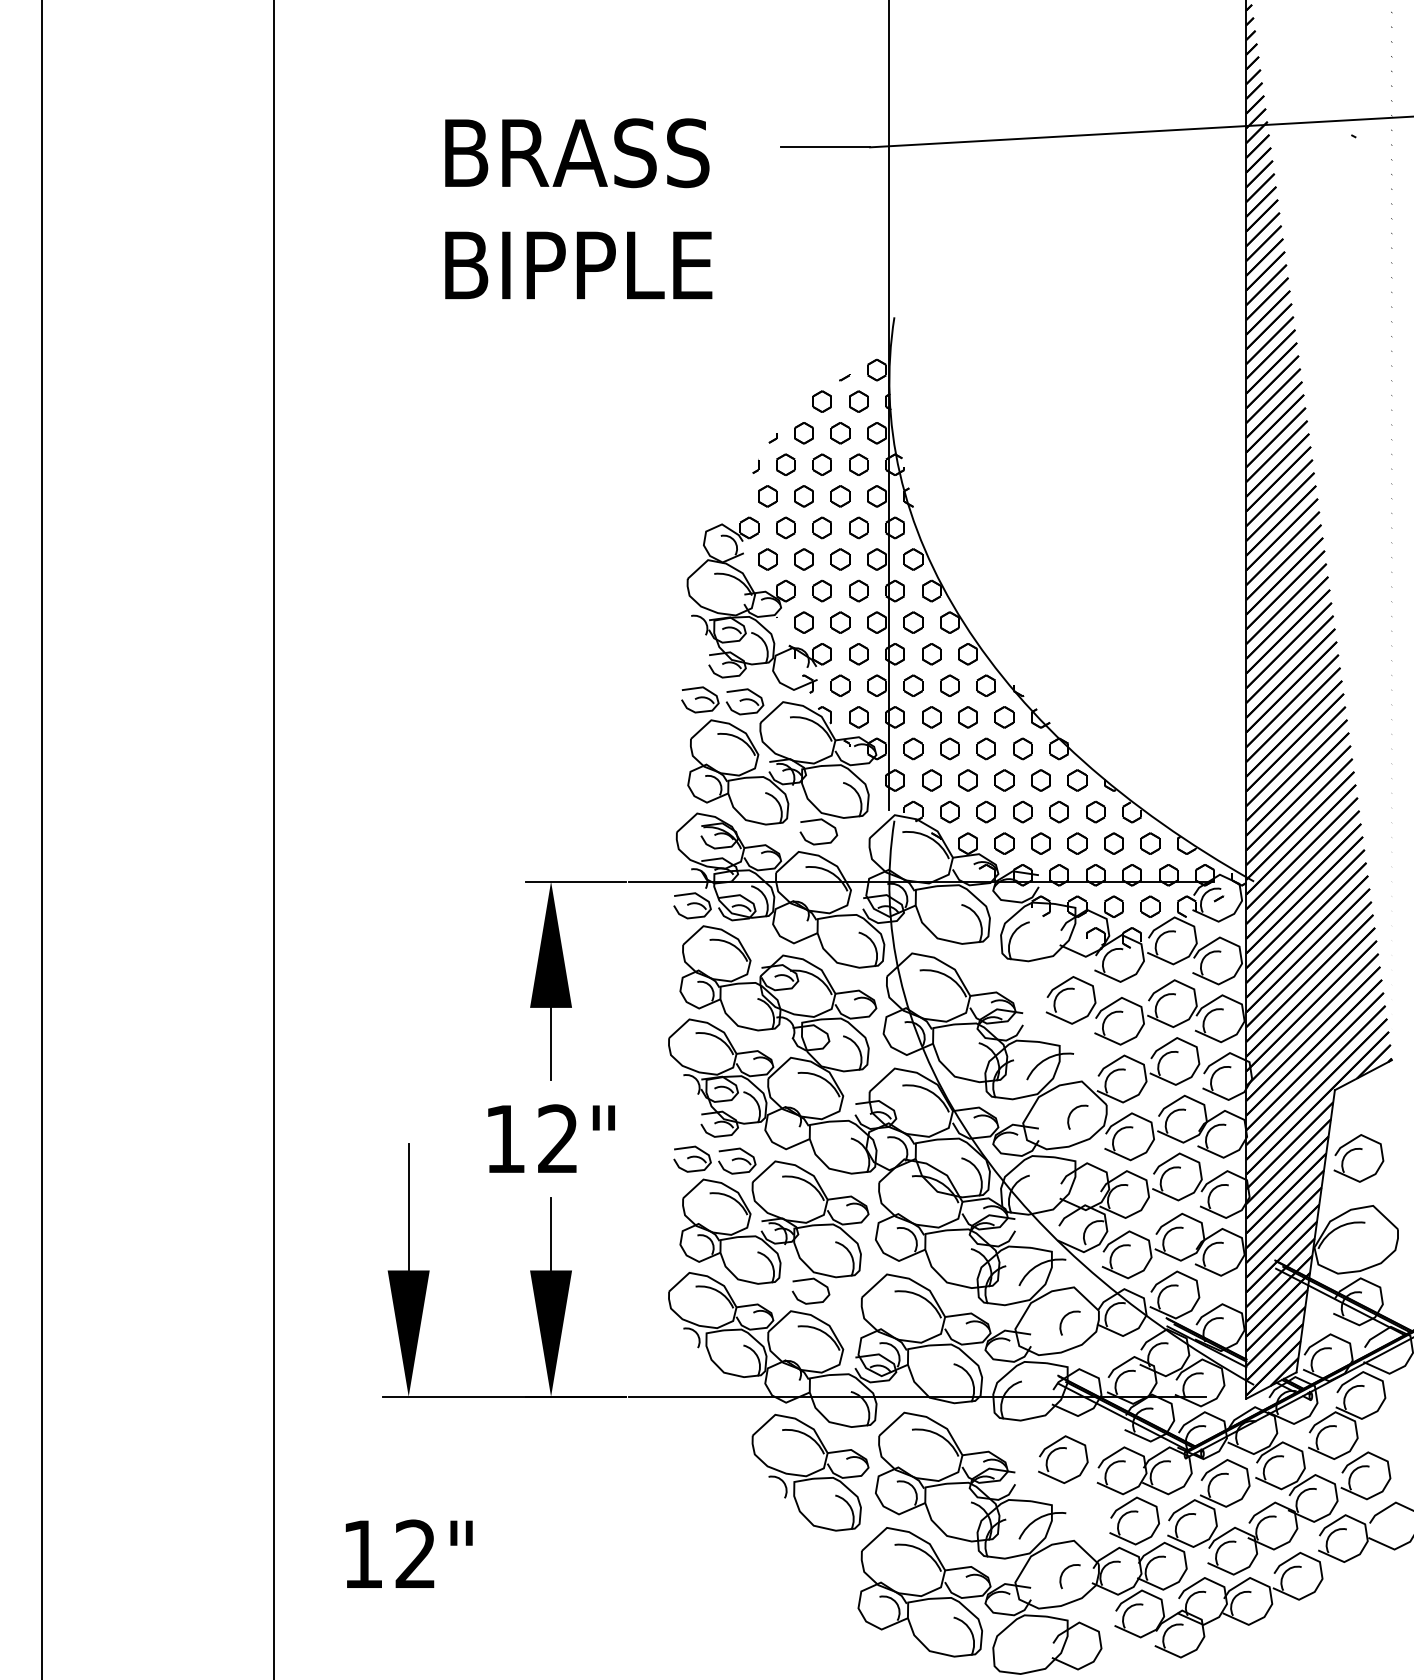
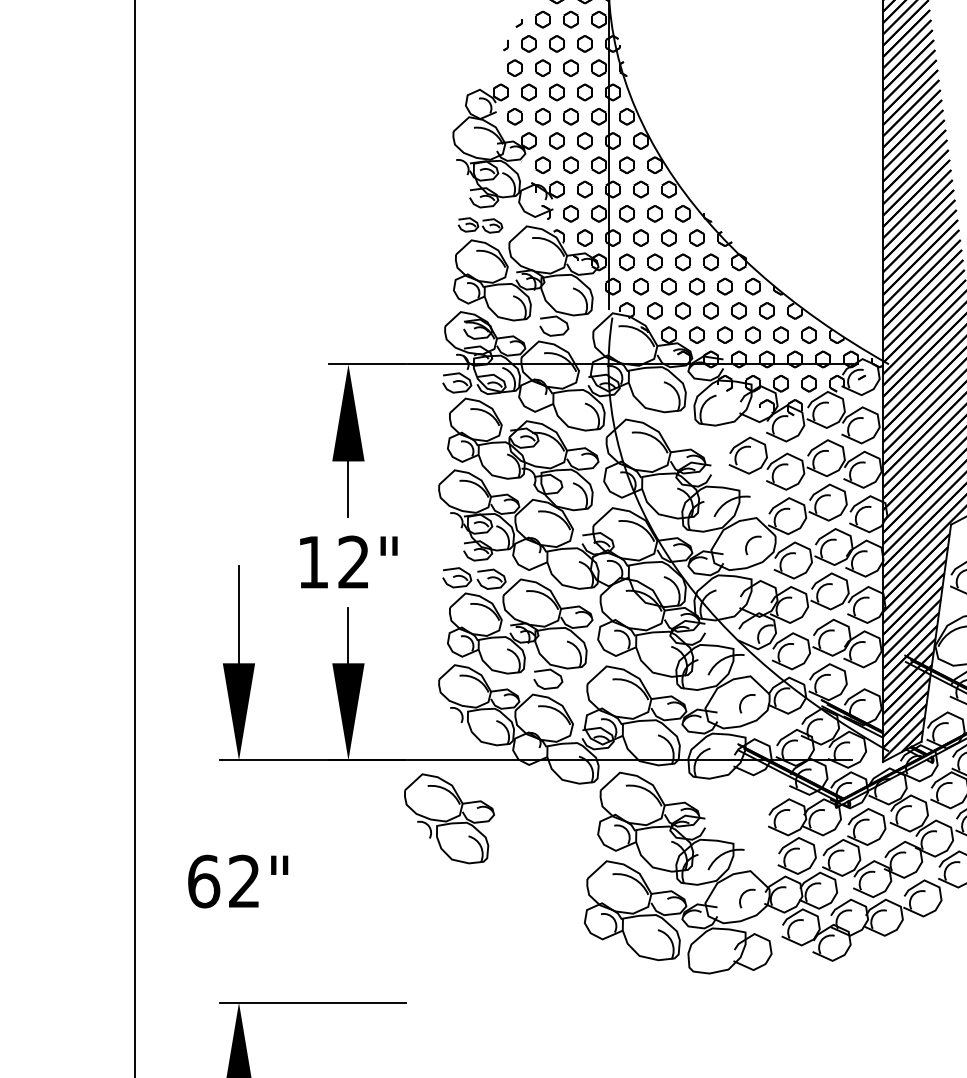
part: (722, 700) -> (480, 225), size x0.7
part: (1065, 1449) -> (743, 800), removed
part: (810, 1472) -> (449, 818), moved
text: (363, 1554) -> (204, 881), 12" -> 62"

